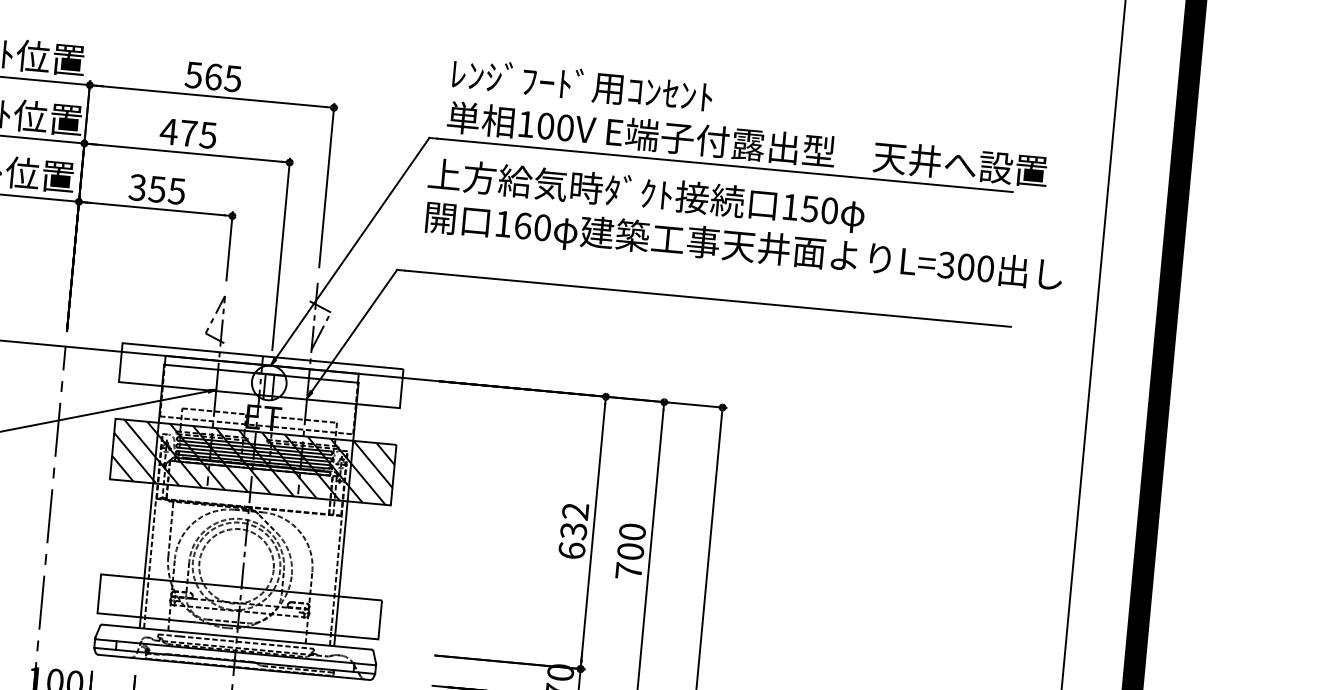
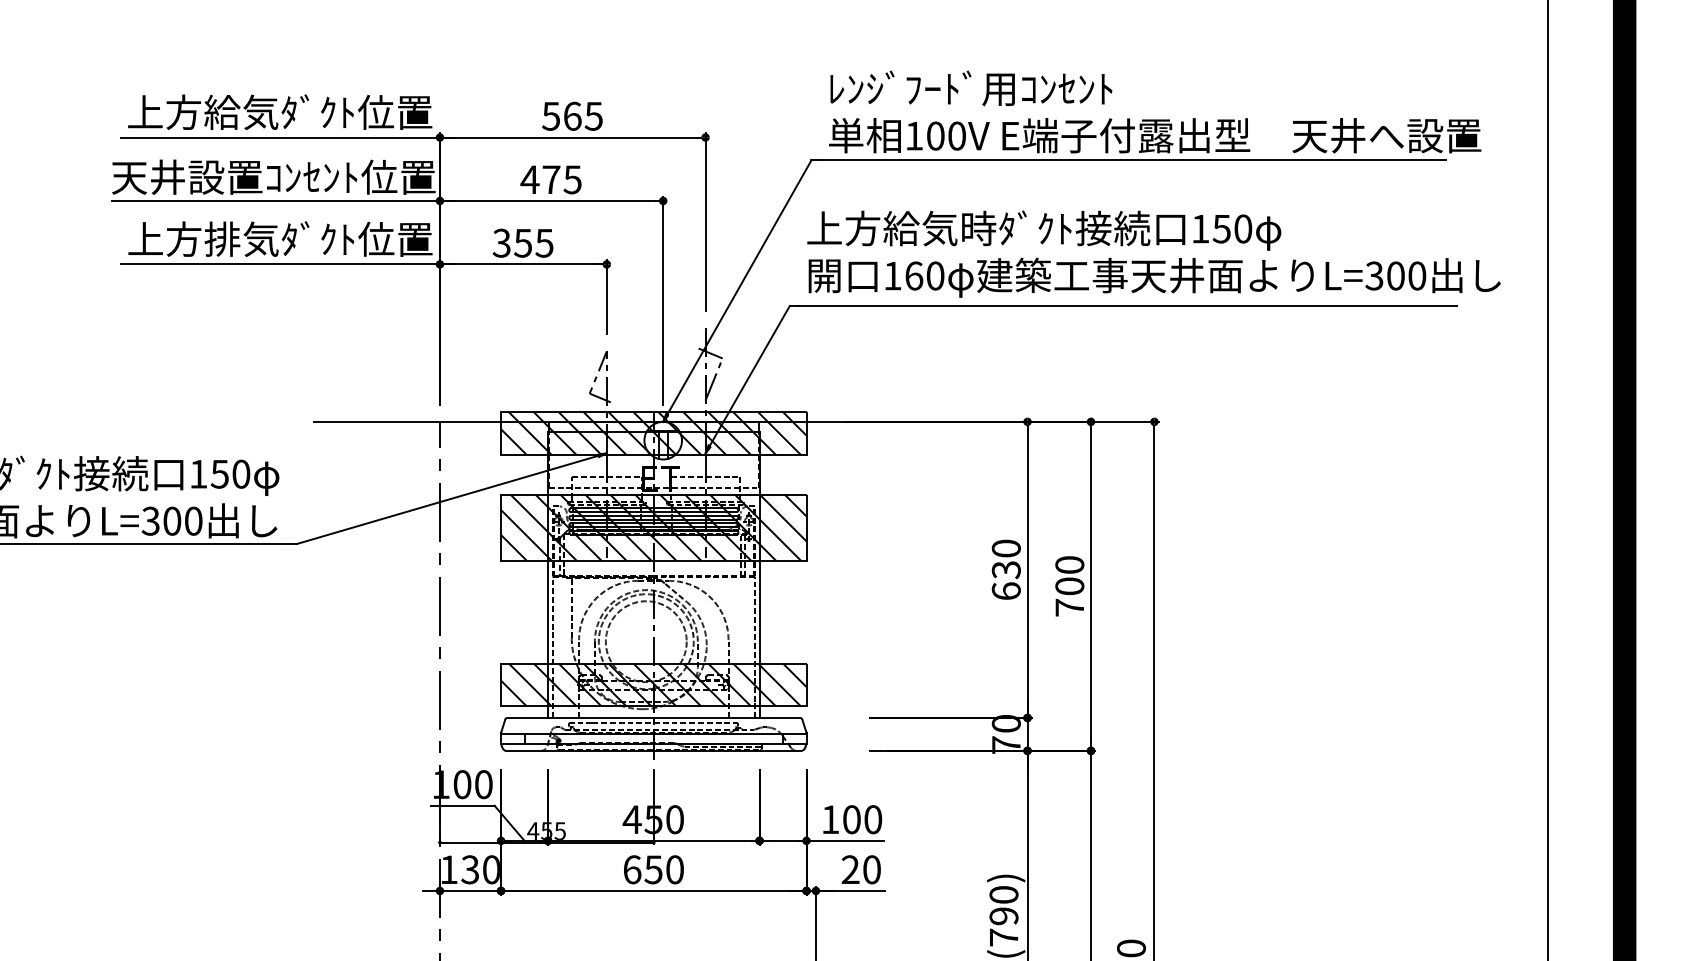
text: (745, 225) -> (1153, 253), moved
hatch: (260, 375) -> (653, 433), added
text: (574, 511) -> (1005, 548), 632 -> 630
hatch: (239, 606) -> (653, 684), added

